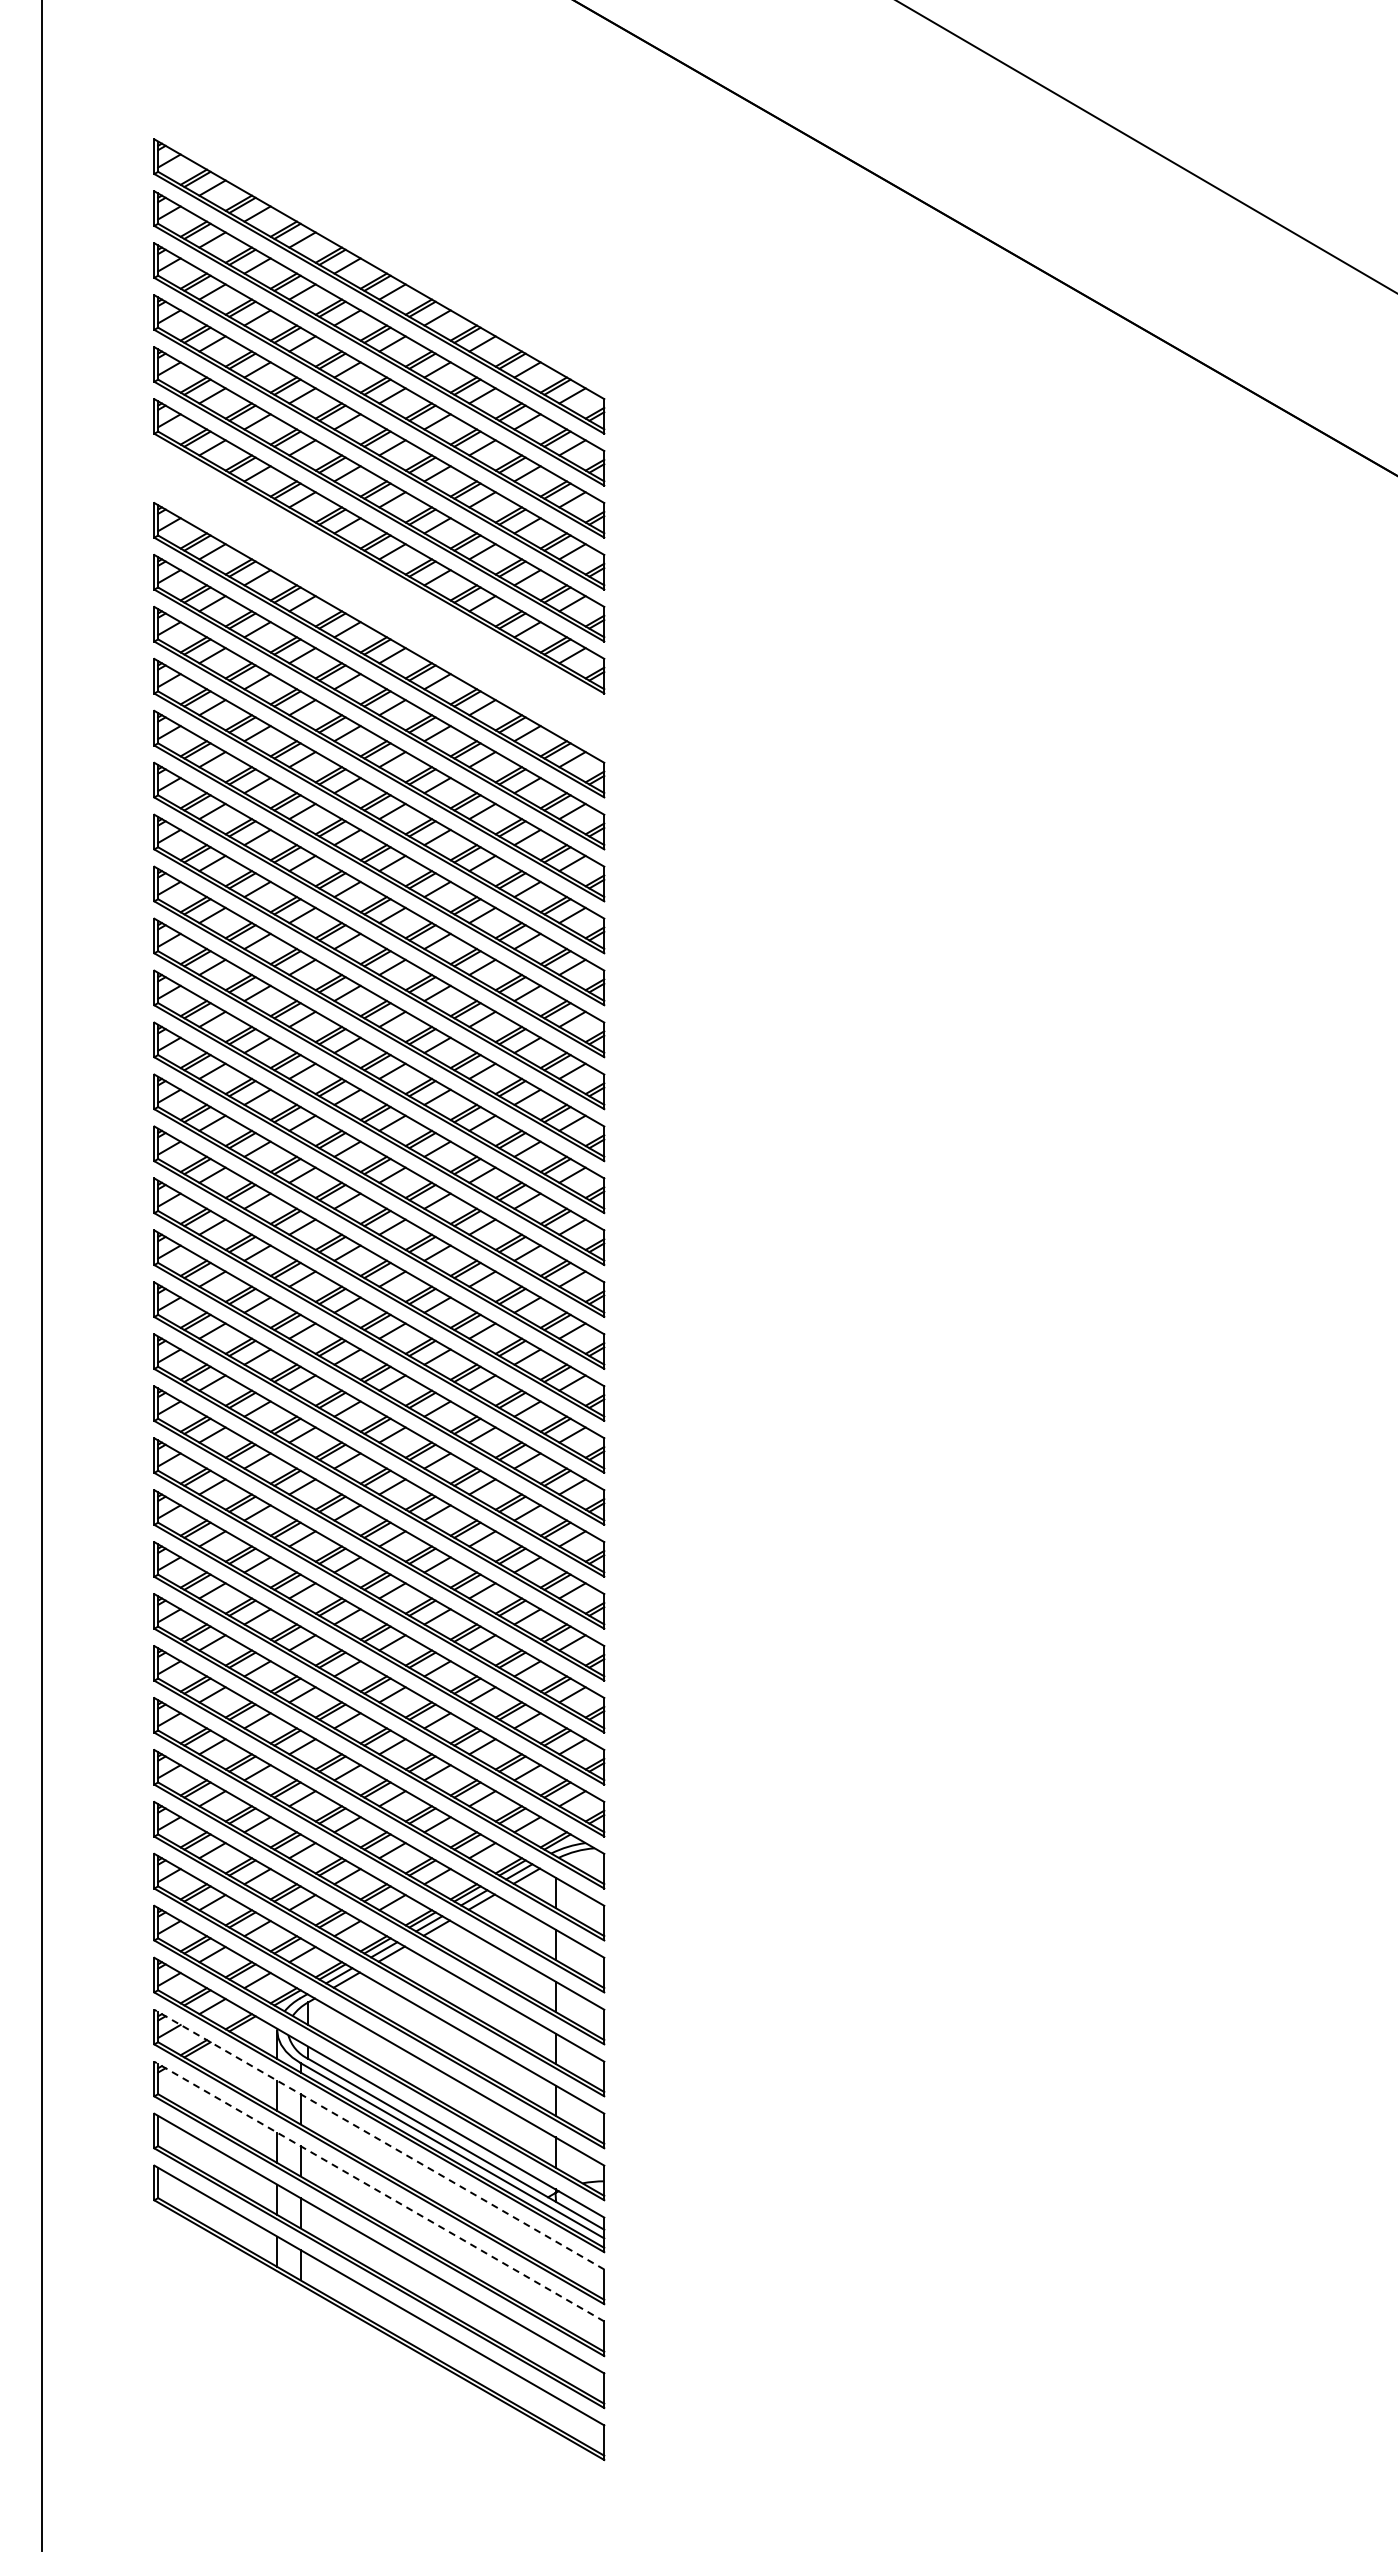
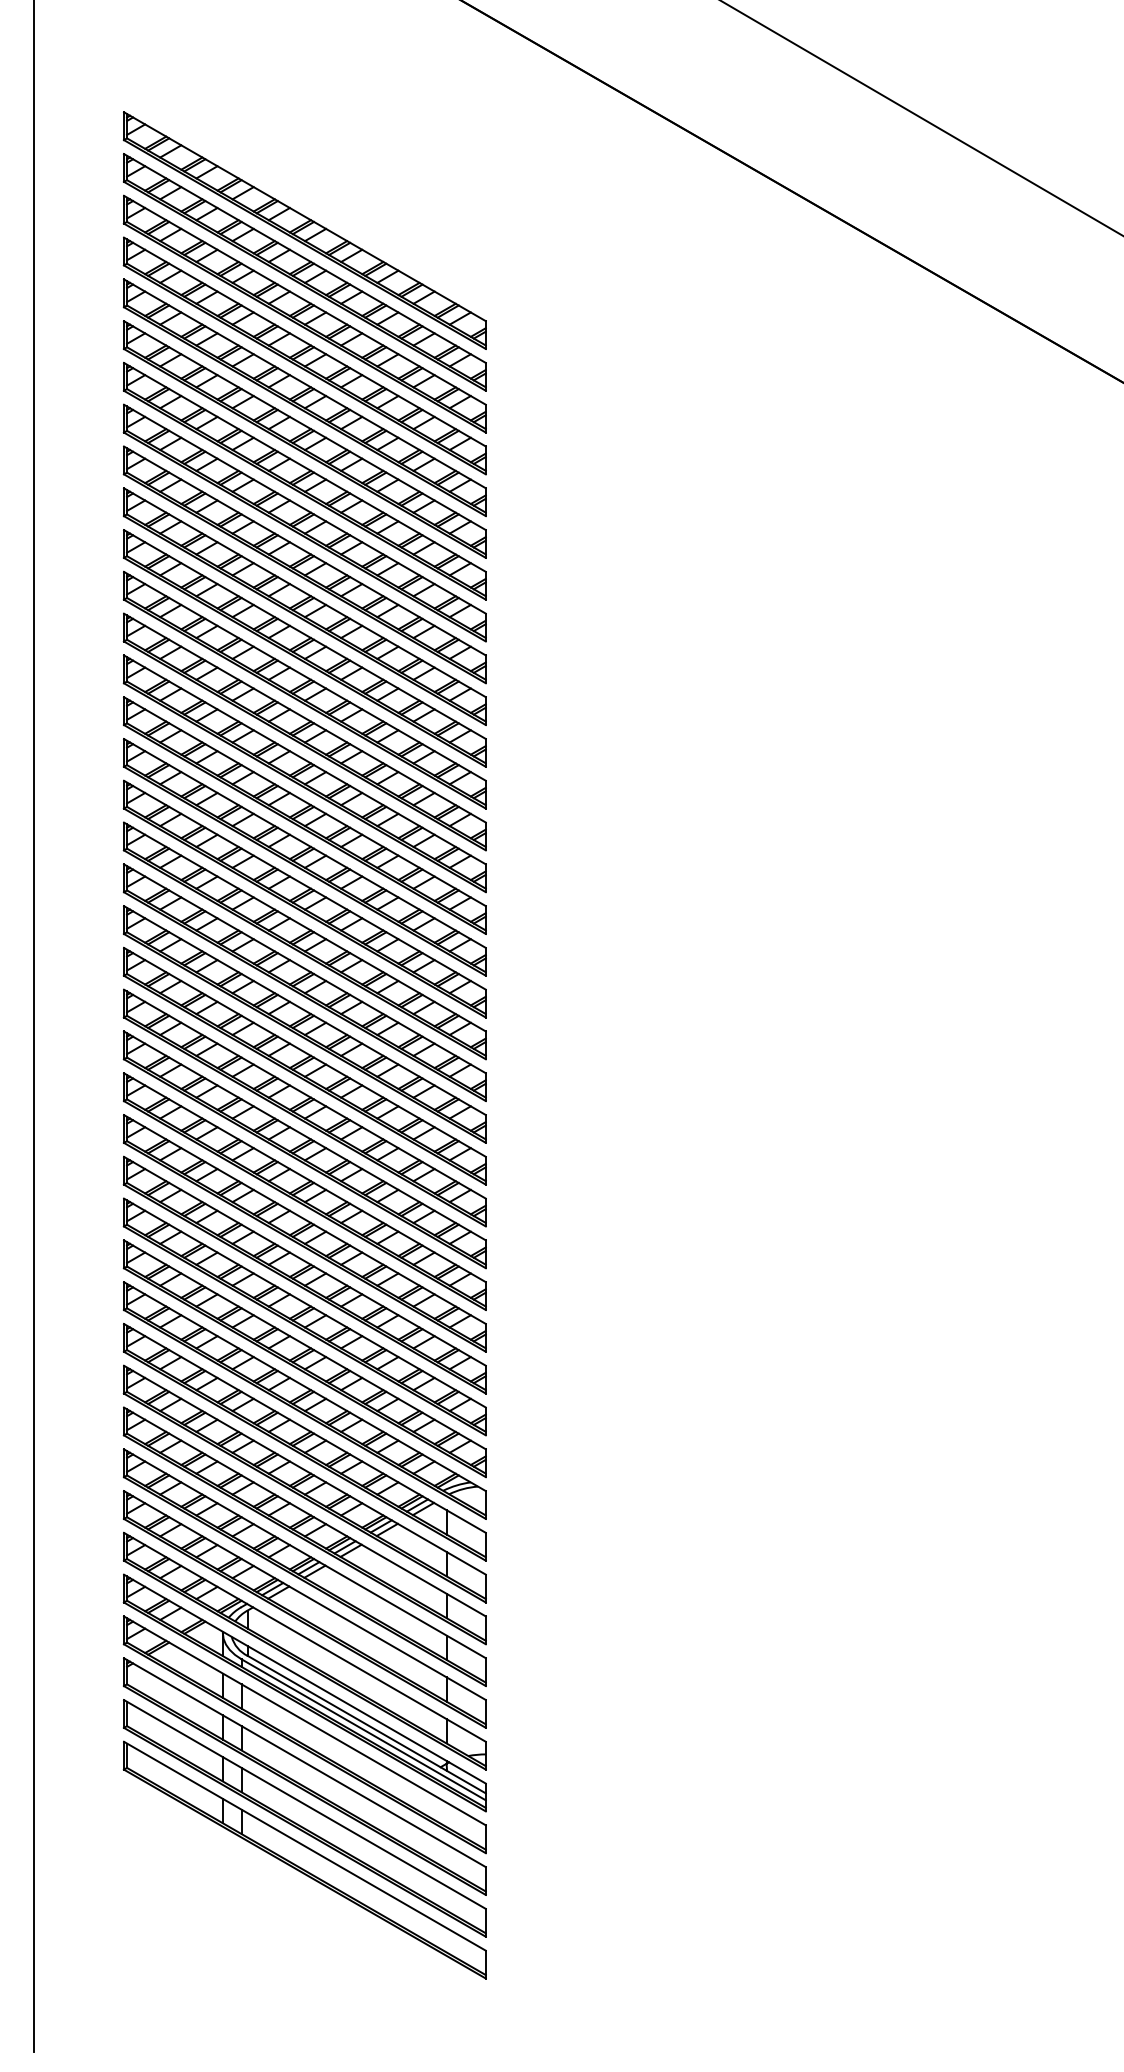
part: (379, 598) -> (305, 481), added
line: (379, 2139) -> (305, 1720), dashed -> solid
line: (379, 2191) -> (305, 1762), dashed -> solid

